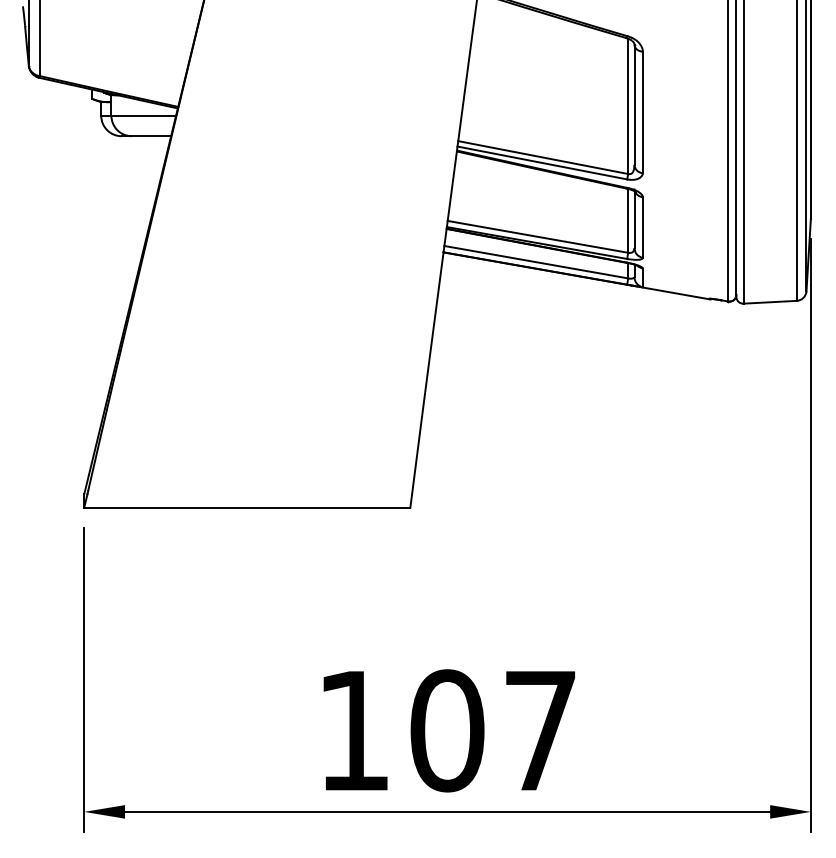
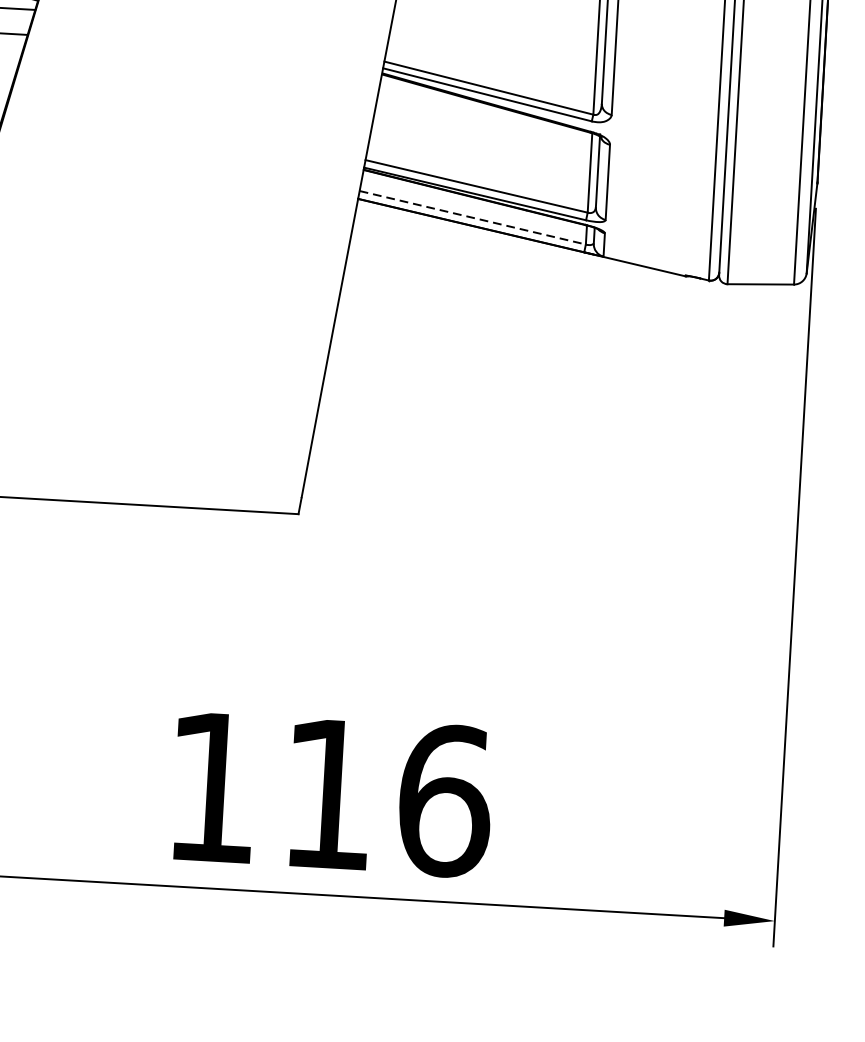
line: (536, 262) -> (473, 218), solid -> dashed
text: (494, 730) -> (387, 797), 107 -> 116

